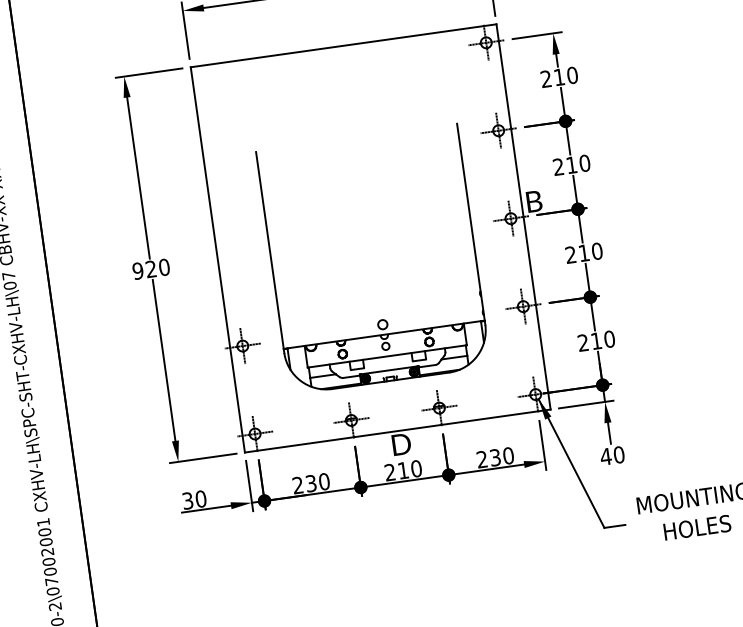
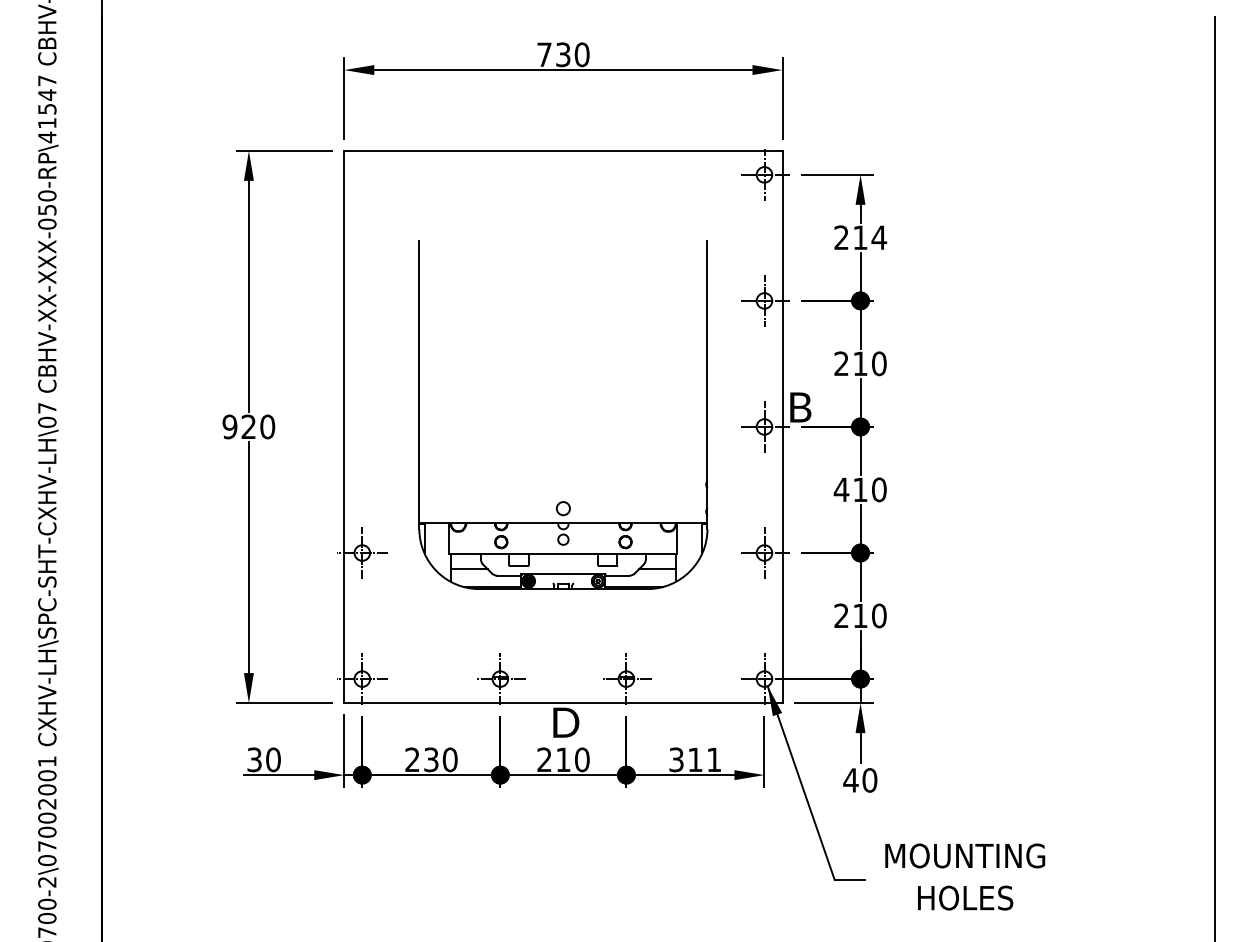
text: (572, 75) -> (879, 237), 210 -> 214
text: (570, 254) -> (841, 489), 210 -> 410
part: (382, 319) -> (563, 501), moved
text: (495, 457) -> (695, 759), 230 -> 311

